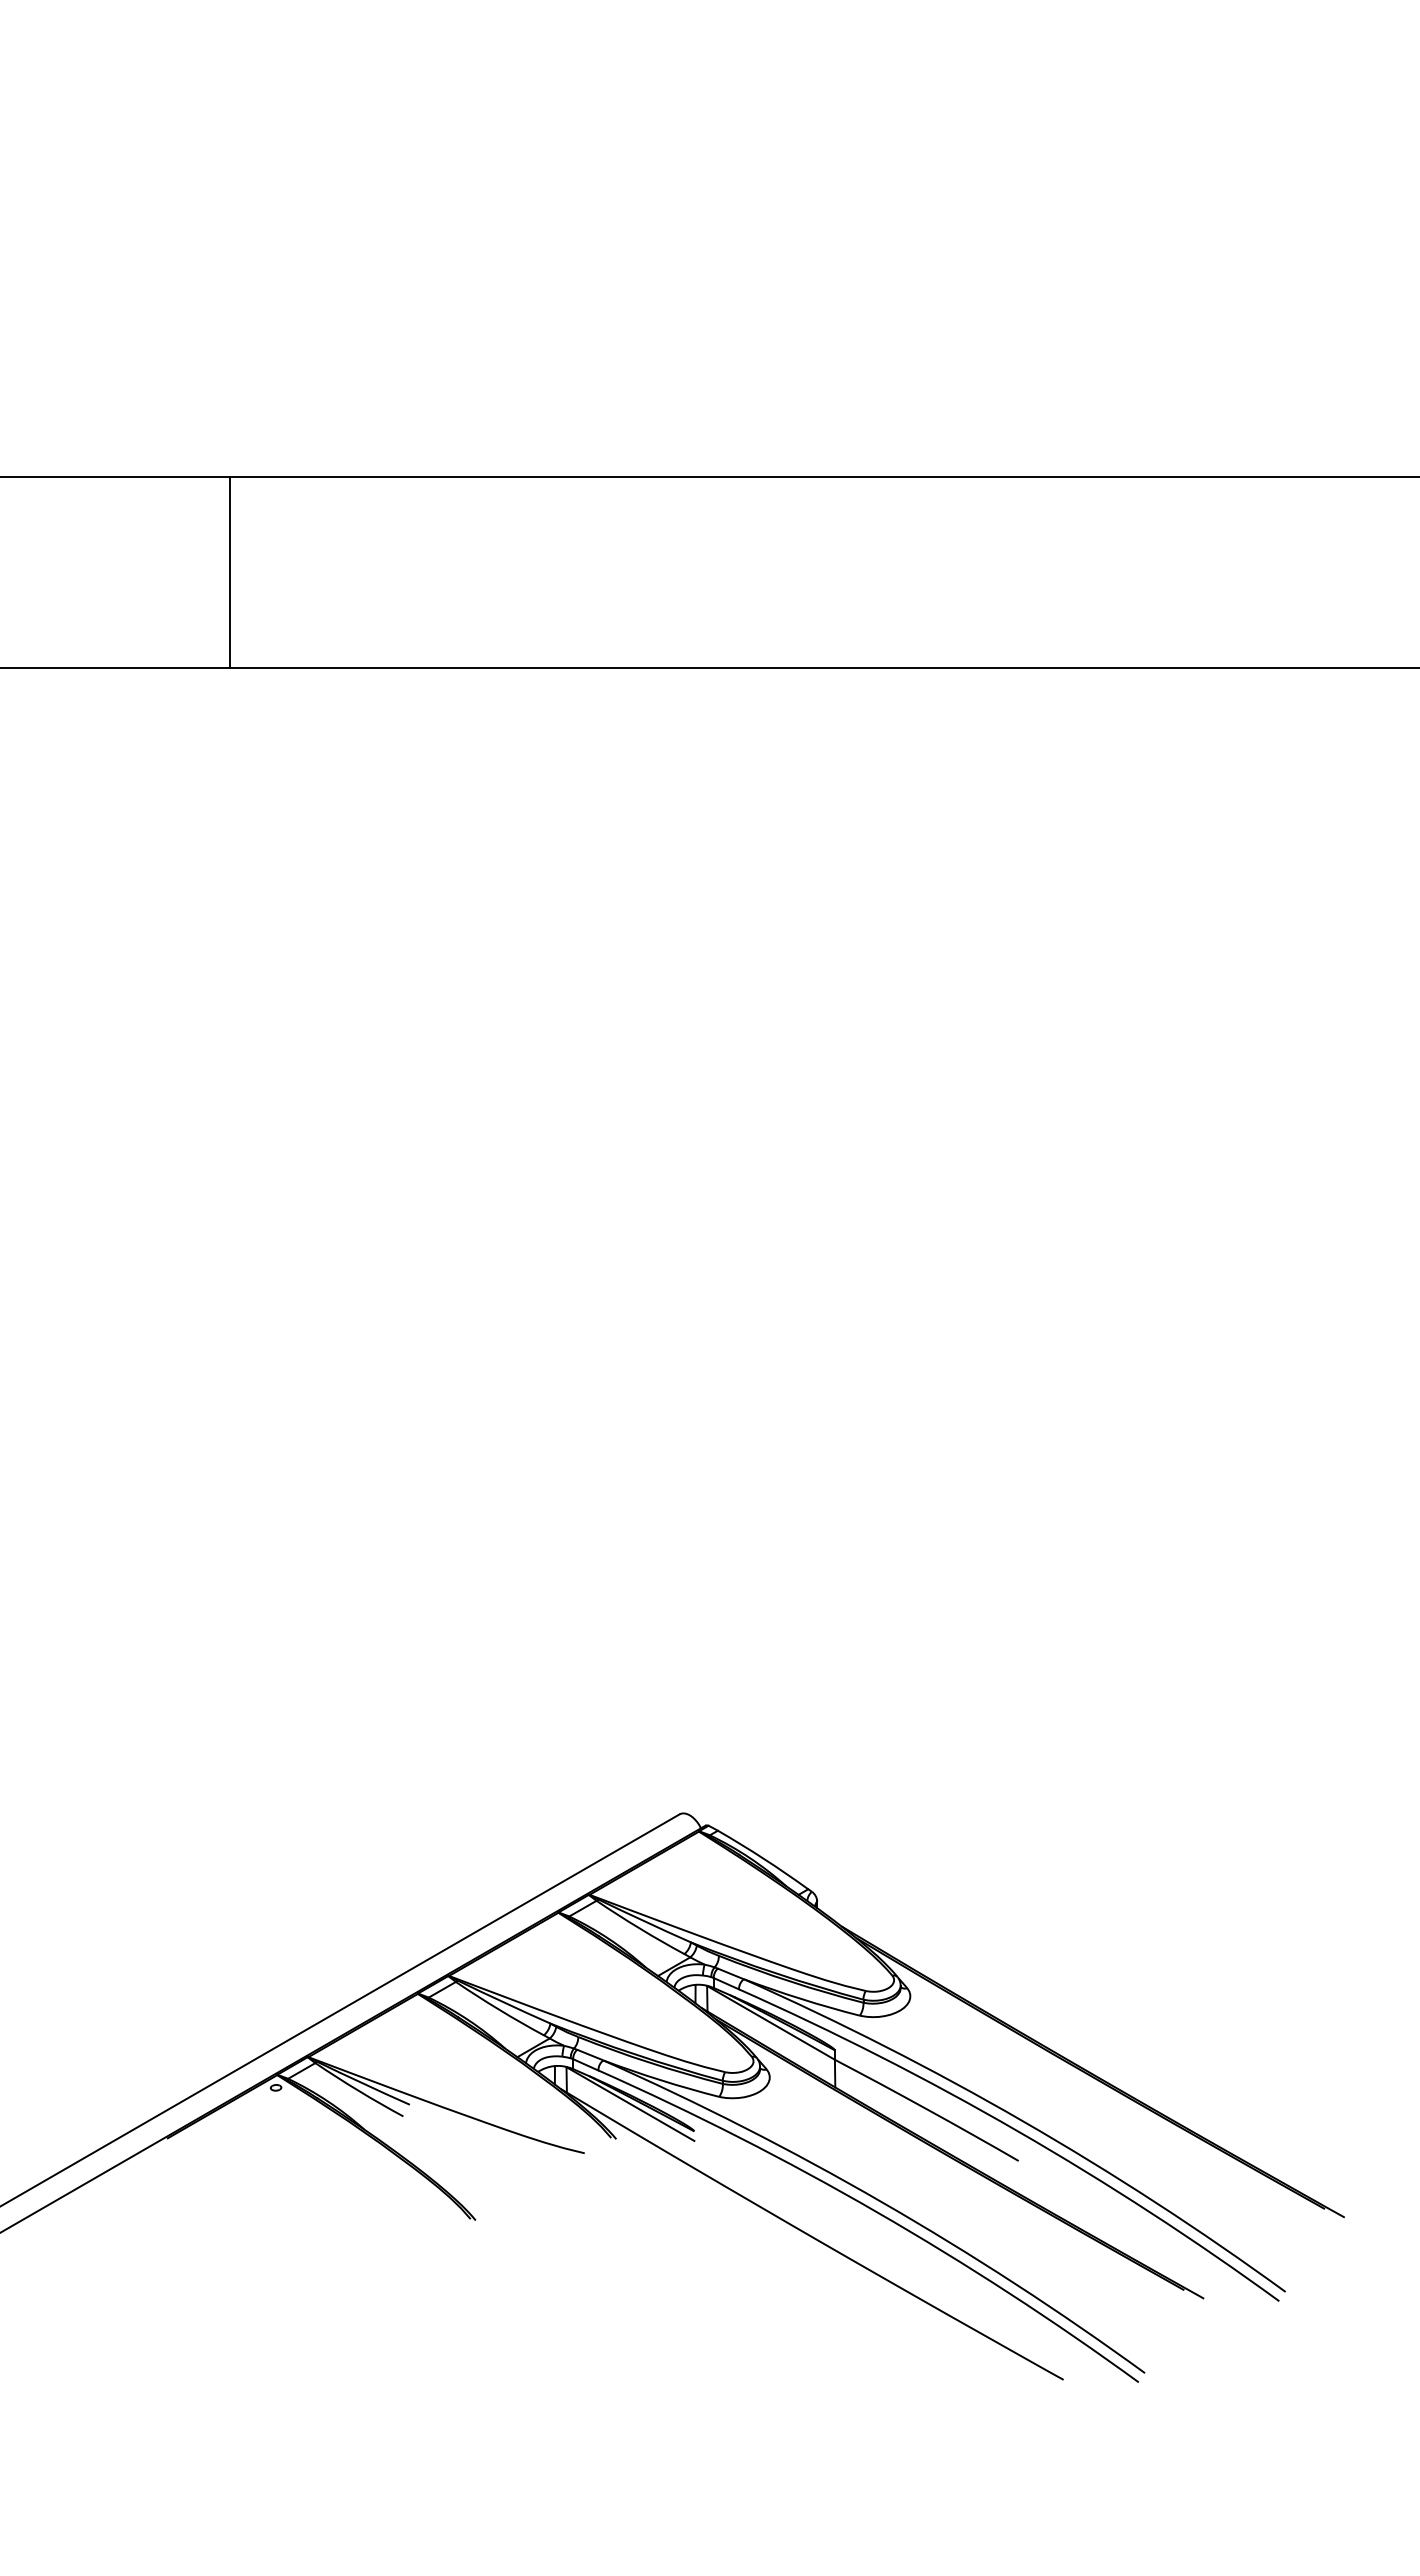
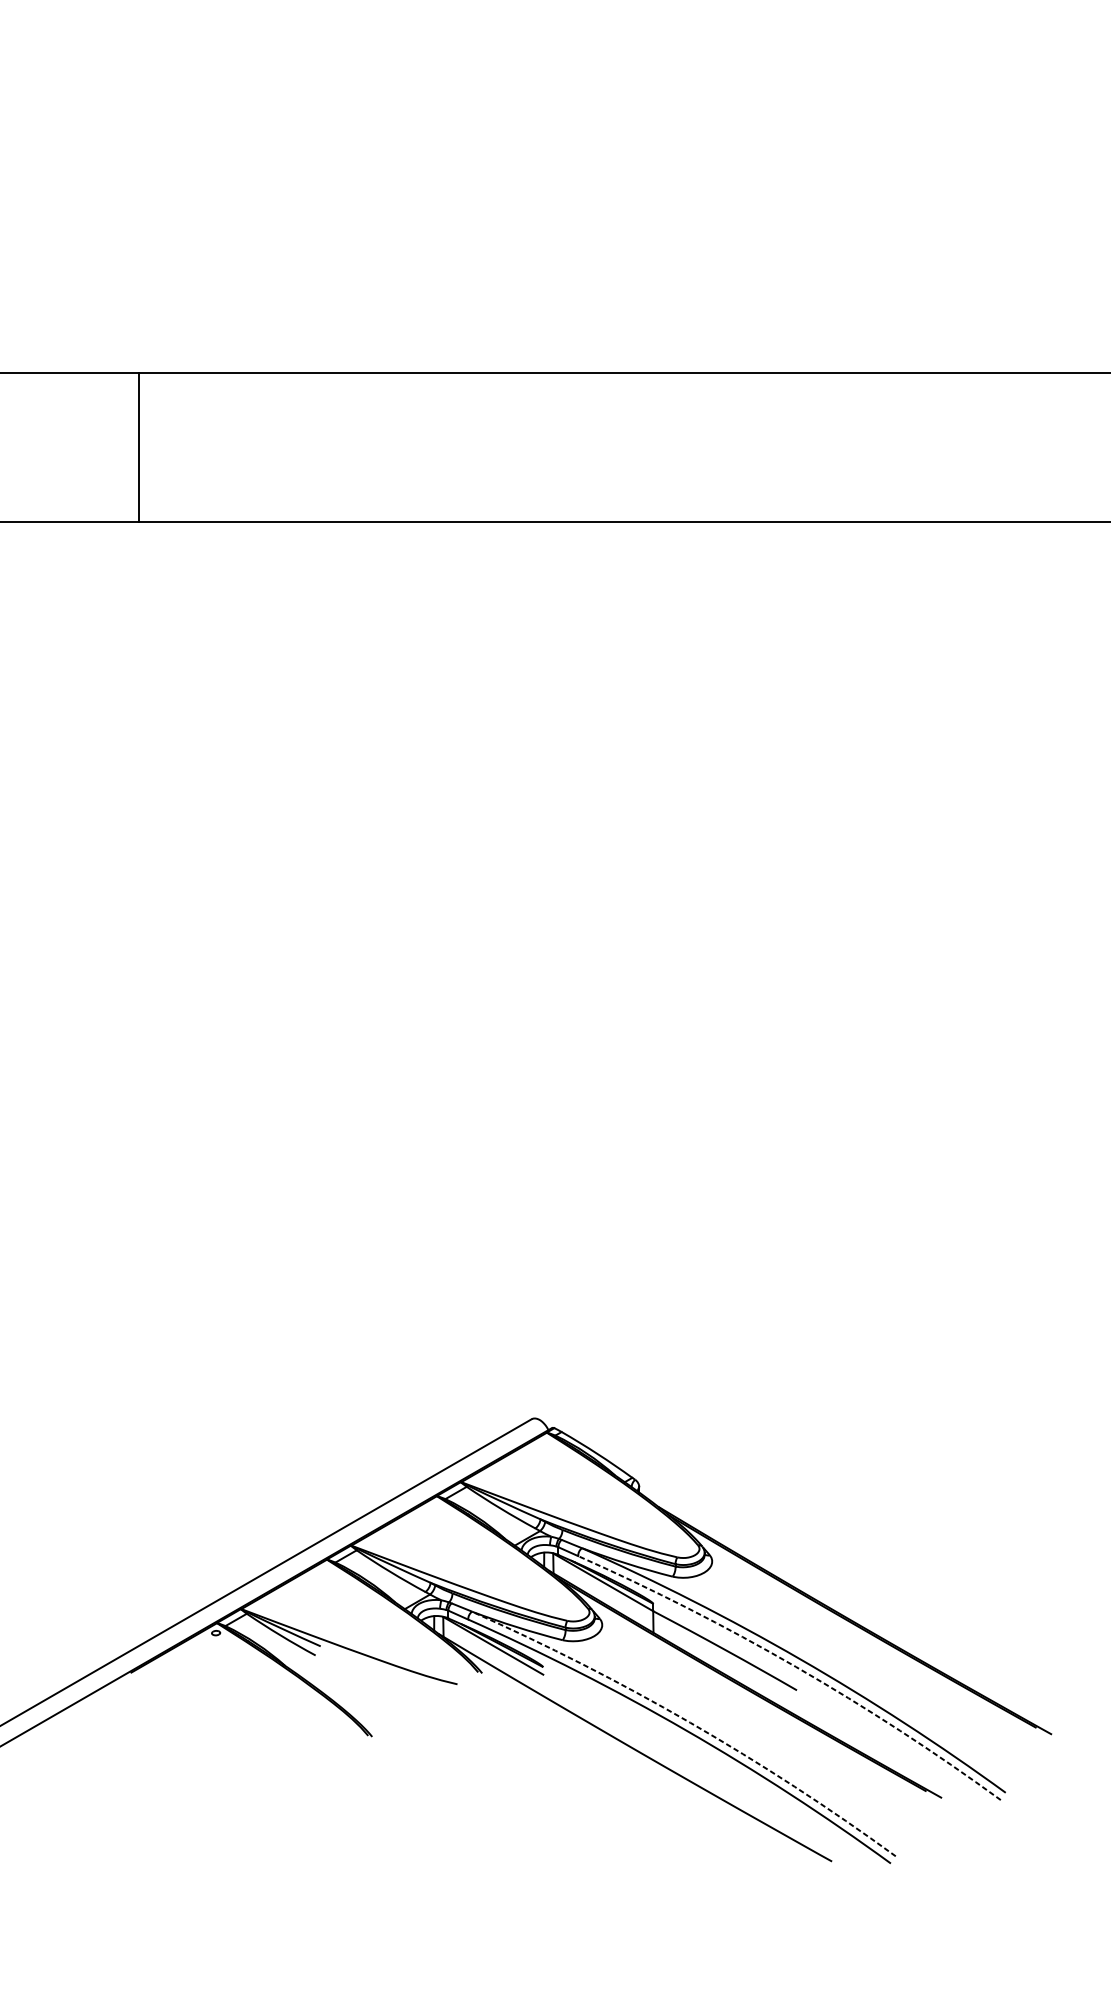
line: (229, 571) -> (138, 447), moved
arc: (1017, 2131) -> (796, 1667), solid -> dashed
arc: (882, 2202) -> (690, 1722), solid -> dashed

